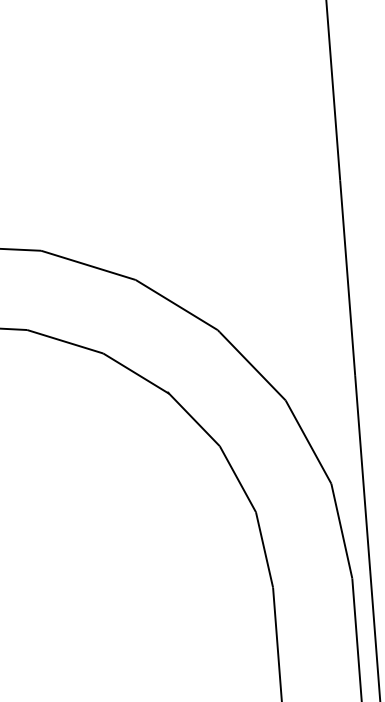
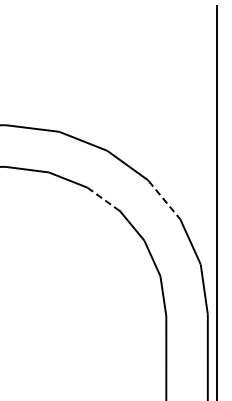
line: (252, 366) -> (164, 200), solid -> dashed
line: (137, 373) -> (104, 199), solid -> dashed

